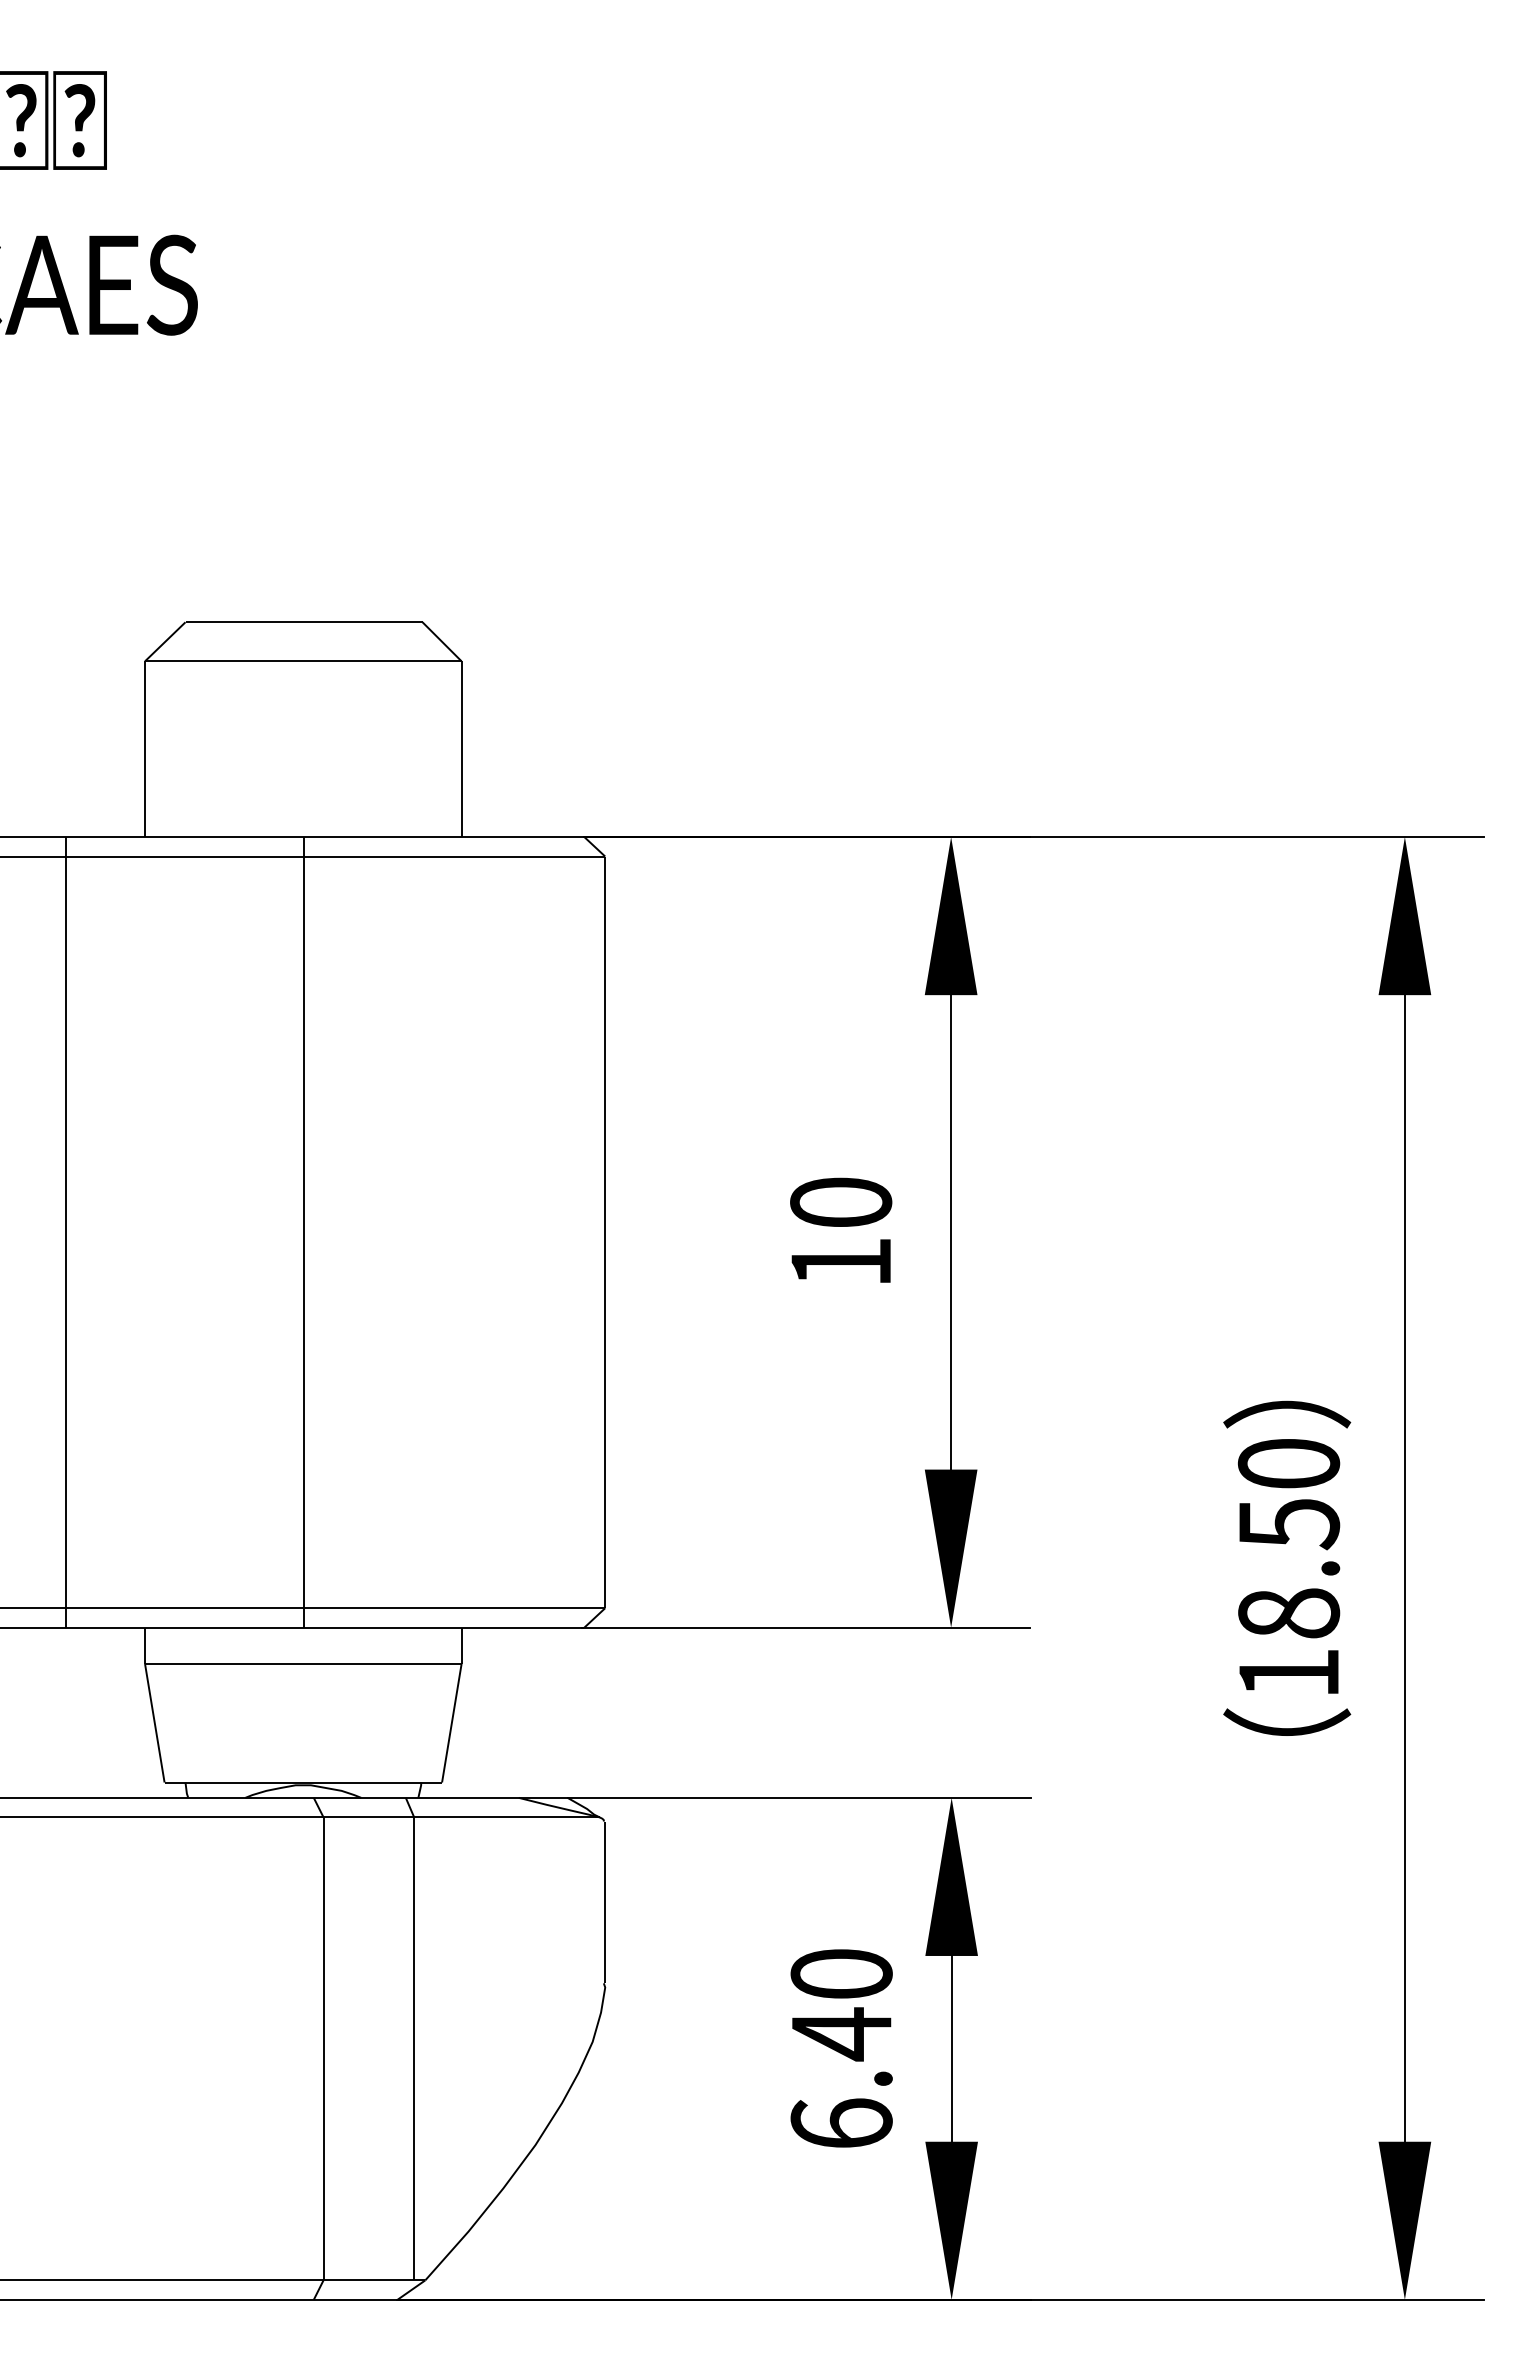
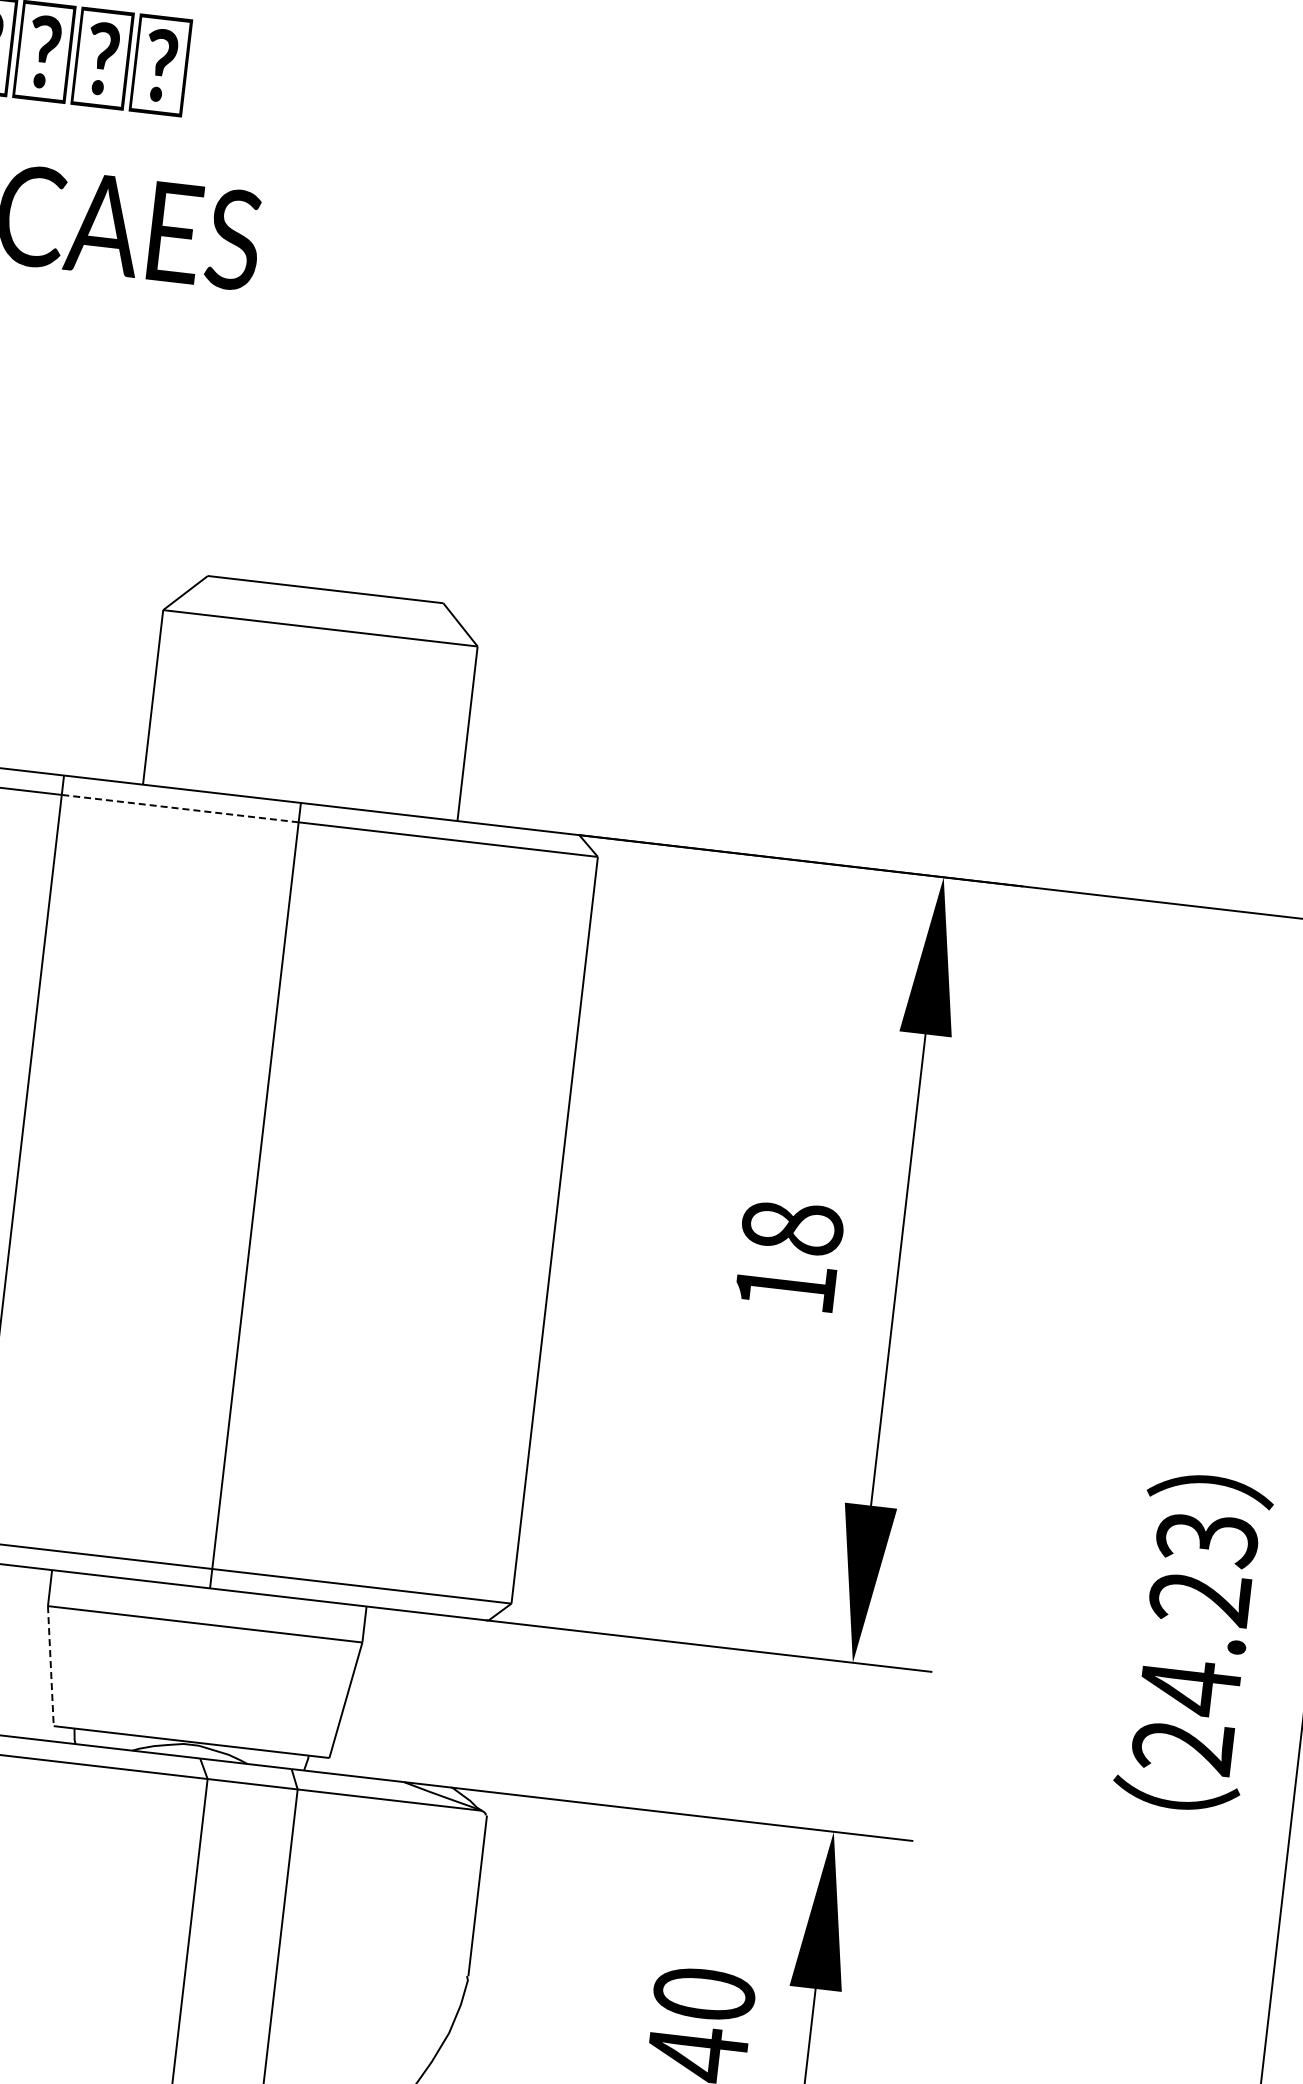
line: (184, 856) -> (179, 808), solid -> dashed
text: (841, 1202) -> (792, 1227), 10 -> 18
text: (1288, 1568) -> (1194, 1642), 18.50 -> 24.23
line: (154, 1723) -> (50, 1666), solid -> dashed

